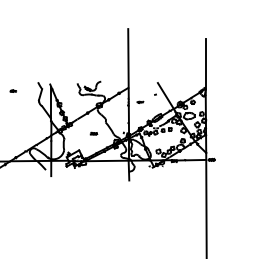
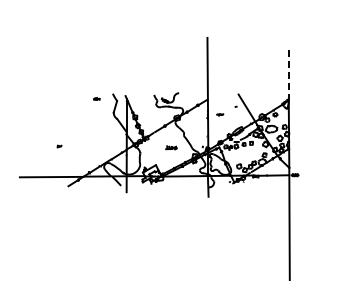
line: (205, 63) -> (288, 74), solid -> dashed
part: (12, 90) -> (96, 98), moved
part: (93, 133) -> (171, 147), size x1.6

